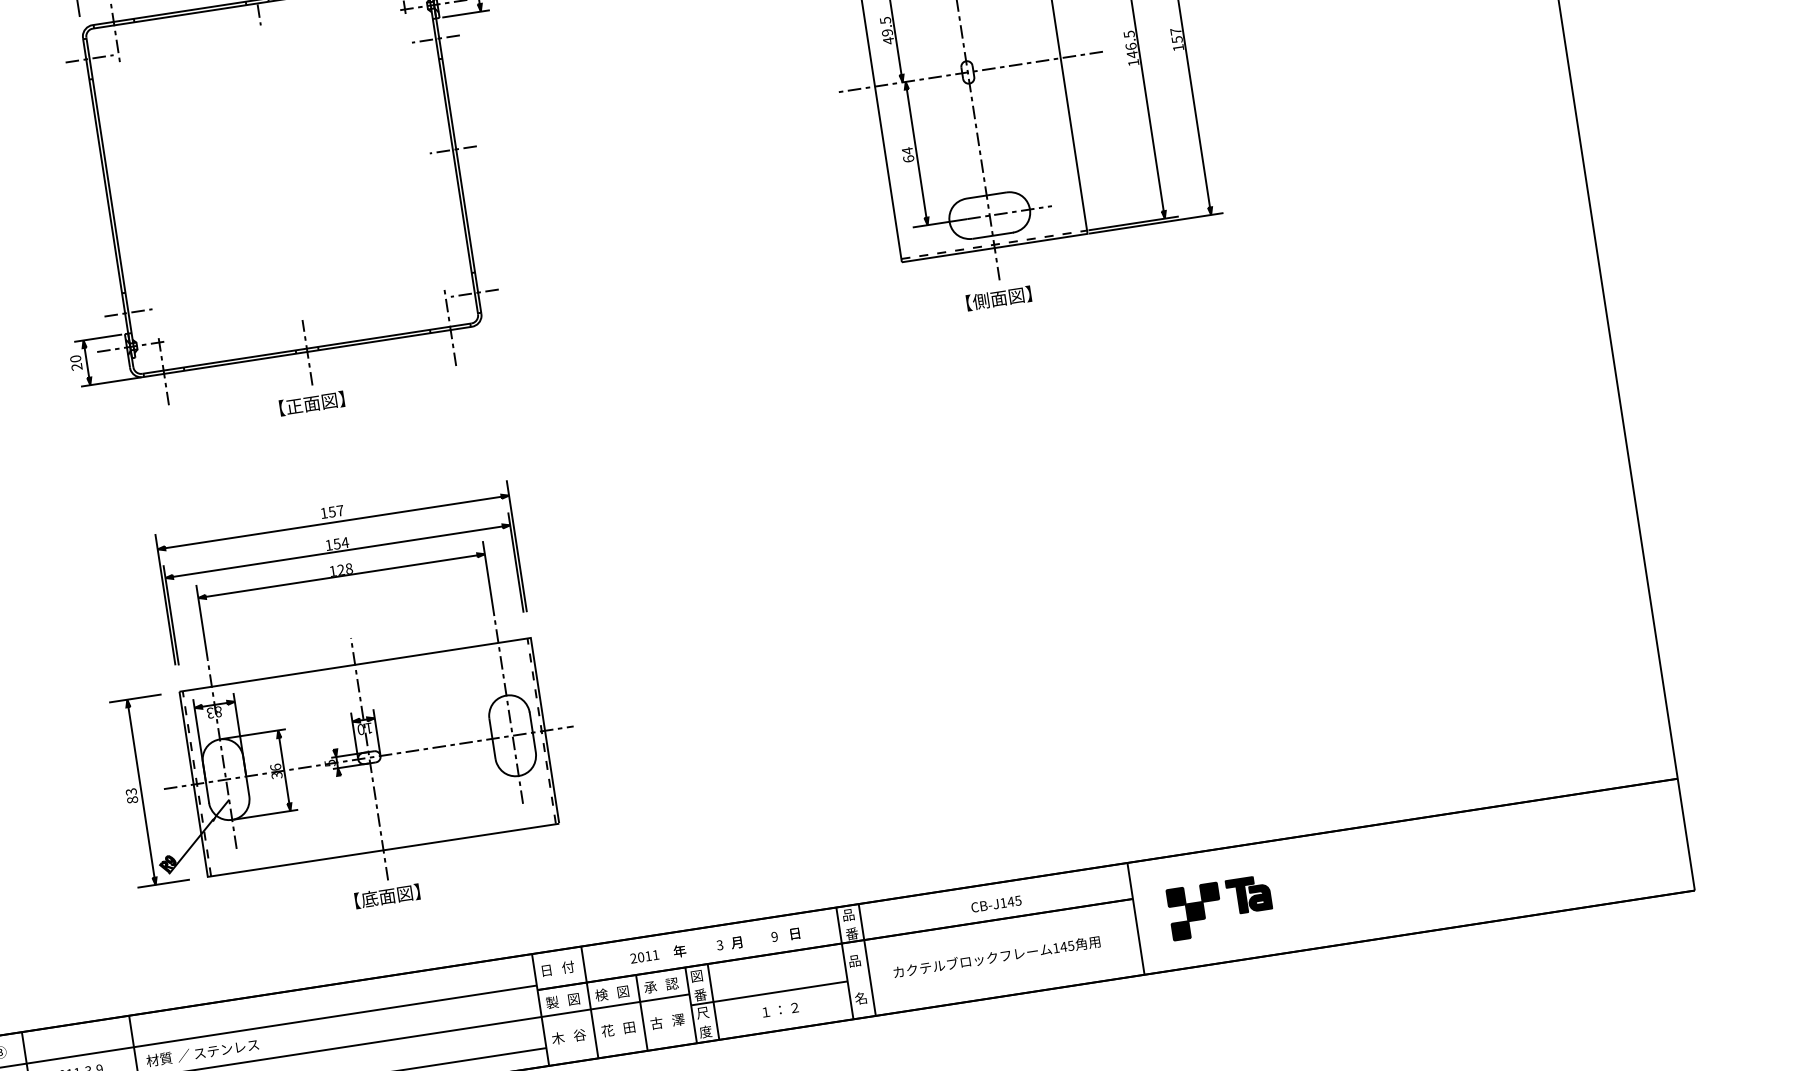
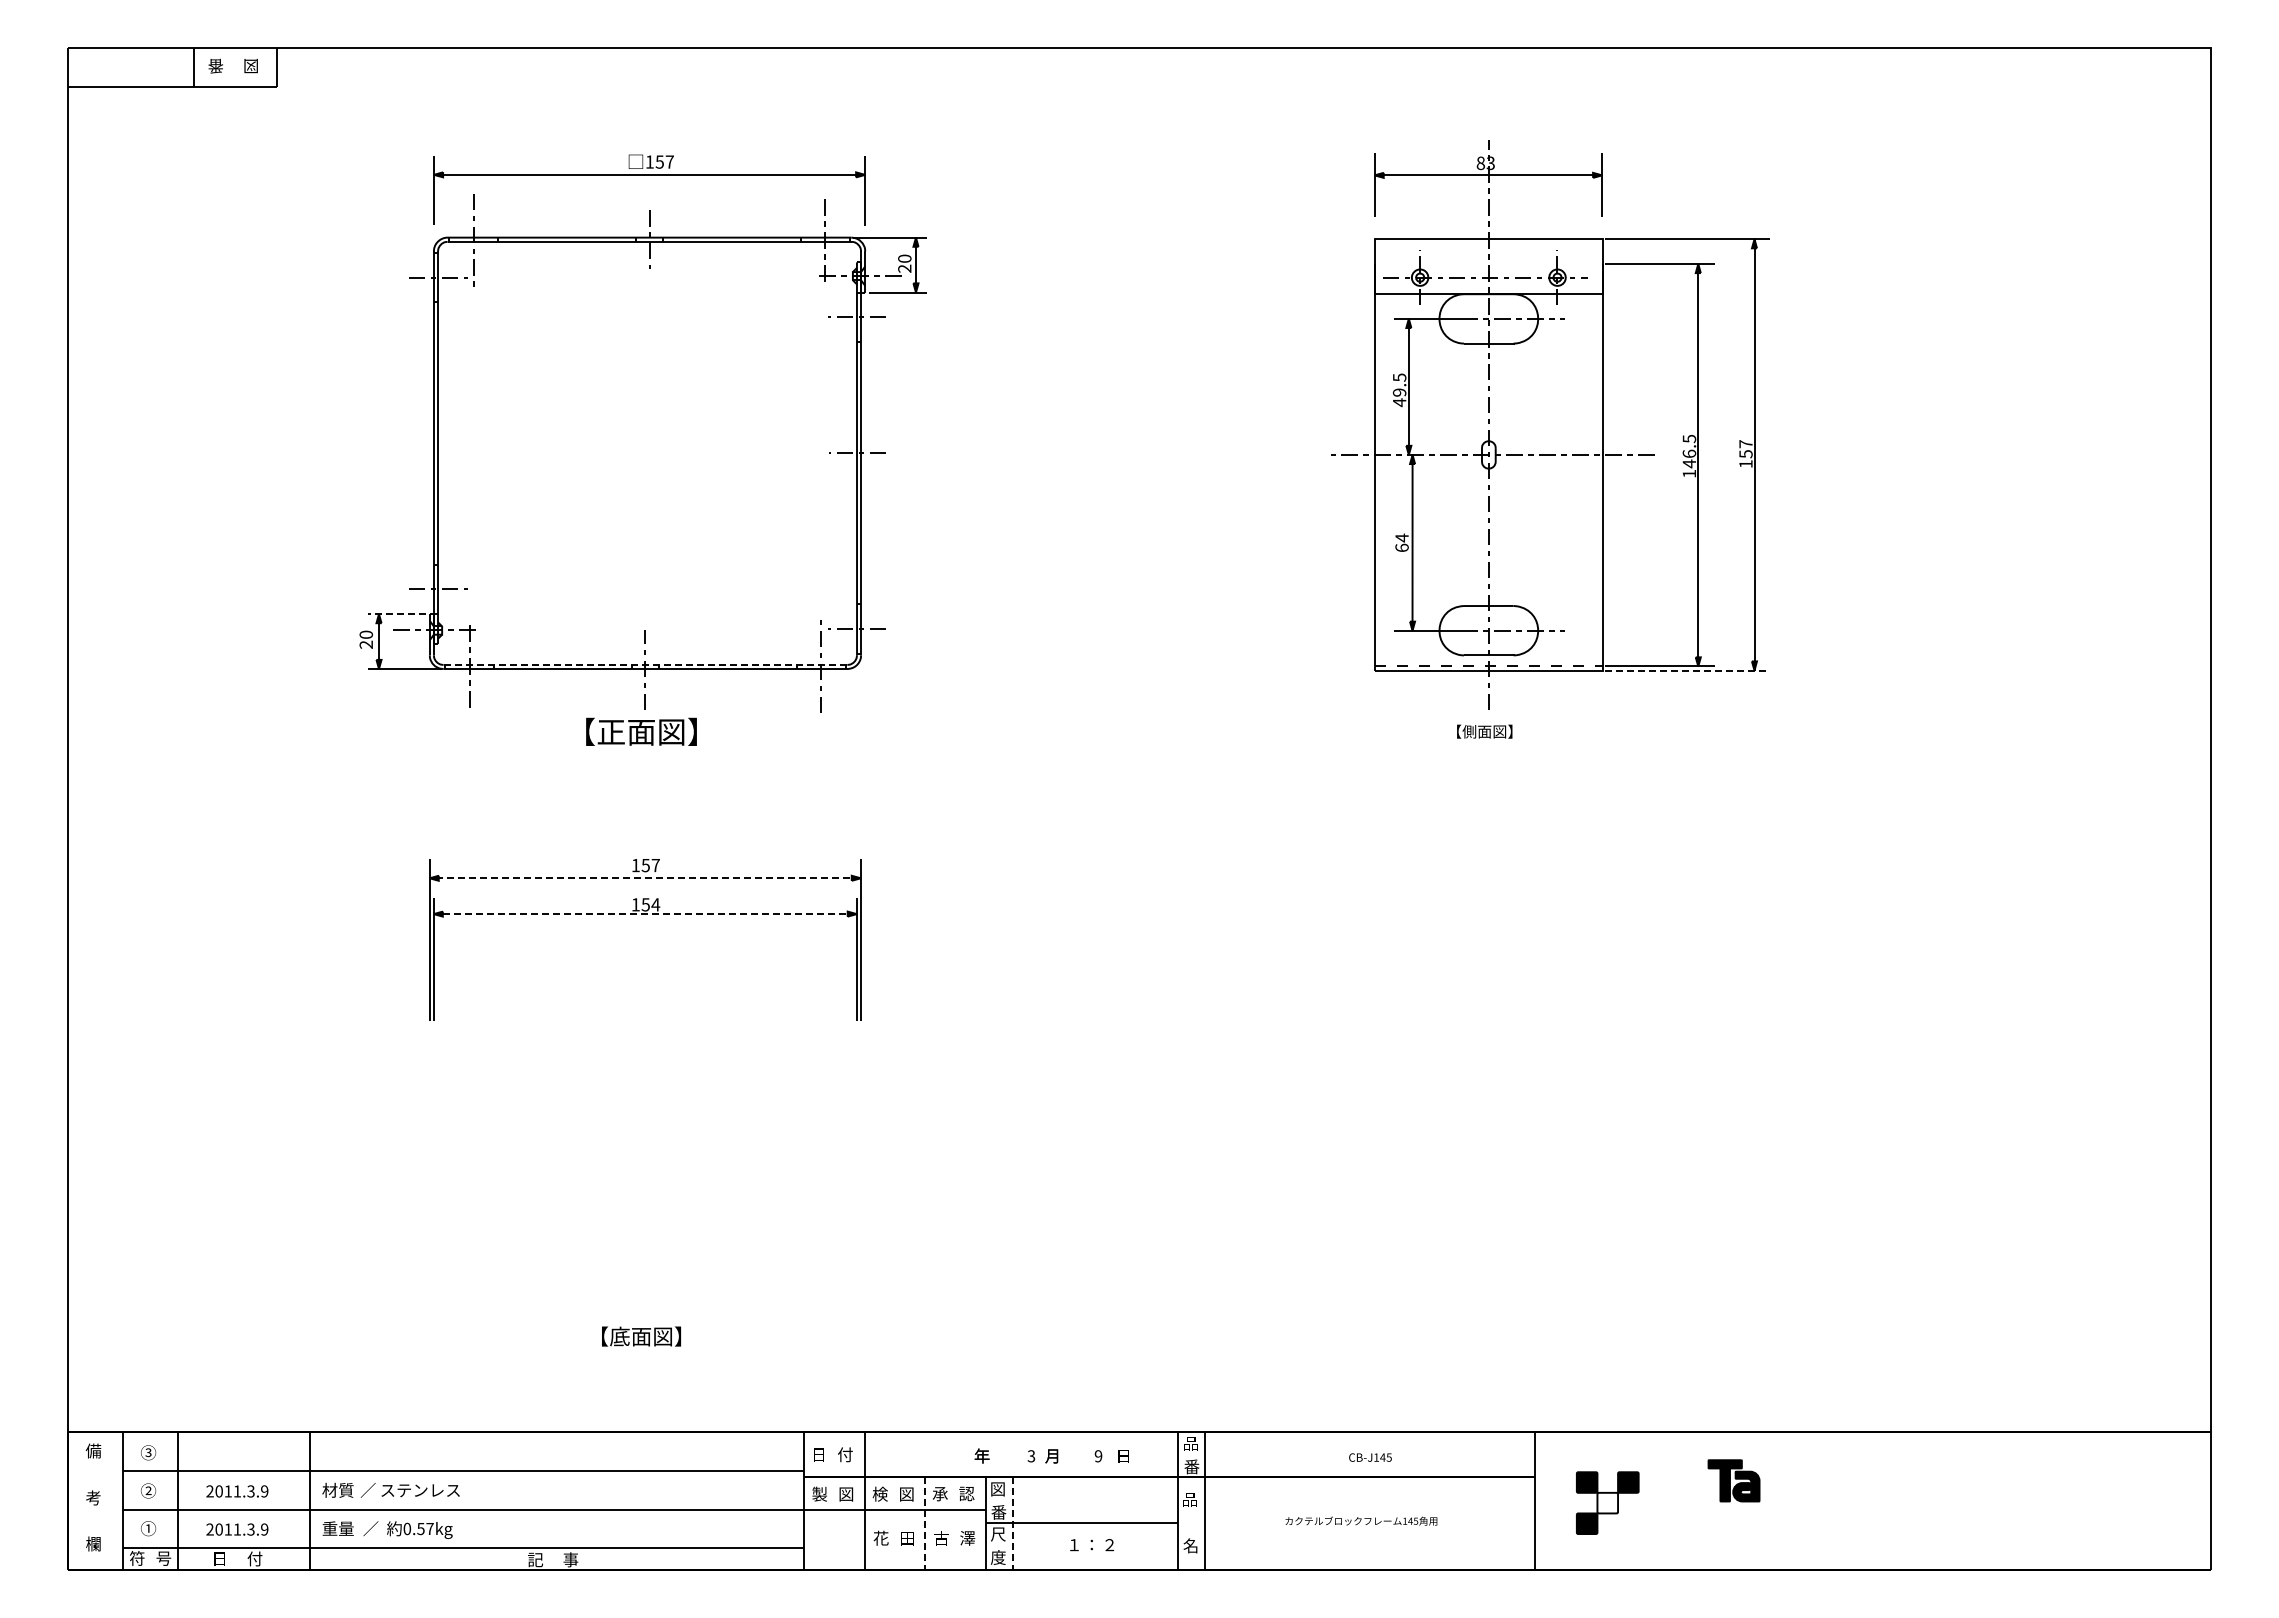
line: (1156, 223) -> (1687, 670), solid -> dashed
part: (998, 298) -> (1484, 731), size x0.7
line: (97, 338) -> (396, 614), solid -> dashed
line: (306, 348) -> (645, 664), solid -> dashed
part: (312, 403) -> (641, 731), size x1.4
line: (333, 522) -> (645, 878), solid -> dashed
line: (338, 551) -> (645, 914), solid -> dashed
part: (342, 724) -> (619, 1122), removed
part: (1248, 894) -> (1733, 1480), moved
part: (996, 903) -> (1370, 1457), size x0.7
fill: (1195, 911) -> (1607, 1502), removed
part: (996, 956) -> (1361, 1520), size x0.6
part: (644, 957) -> (938, 1456), removed
line: (713, 1002) -> (1013, 1523), solid -> dashed
line: (642, 1013) -> (925, 1523), solid -> dashed
part: (568, 1036) -> (832, 1537), removed

